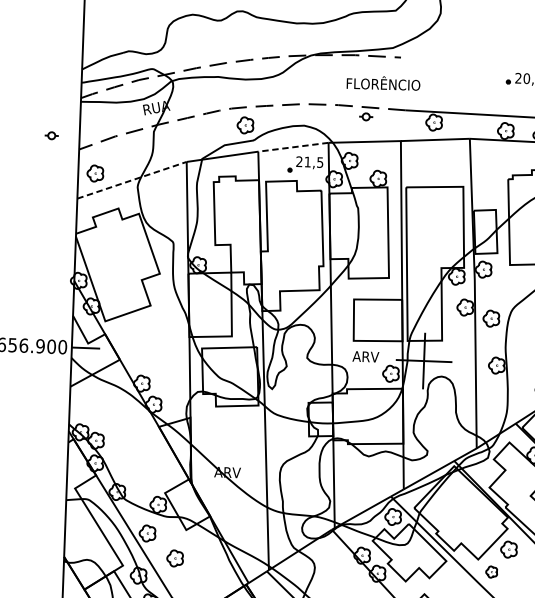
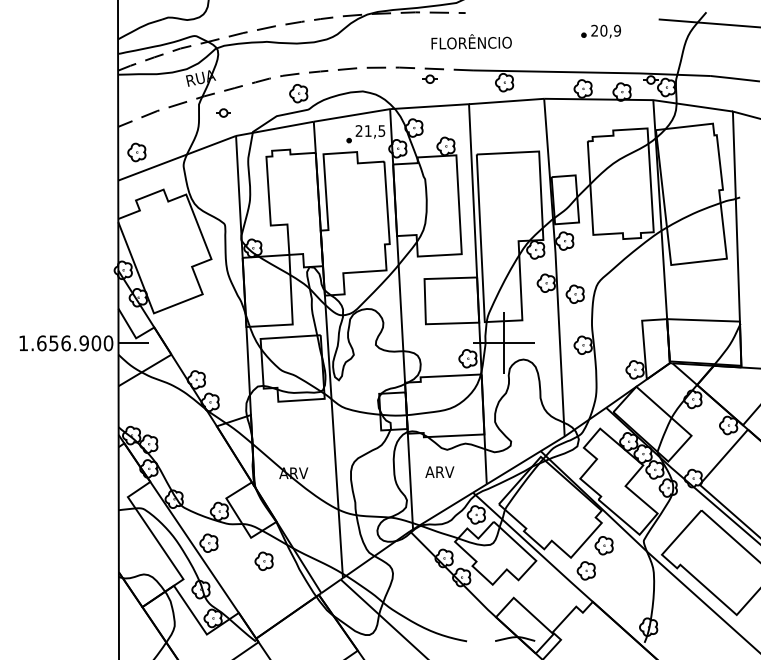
text: (383, 82) -> (471, 41), moved
part: (51, 135) -> (223, 112), moved
line: (293, 147) -> (351, 115), dashed -> solid
line: (132, 180) -> (177, 158), dashed -> solid
text: (365, 356) -> (439, 471), moved
part: (174, 557) -> (263, 560), moved
part: (491, 571) -> (585, 570), size x1.43

